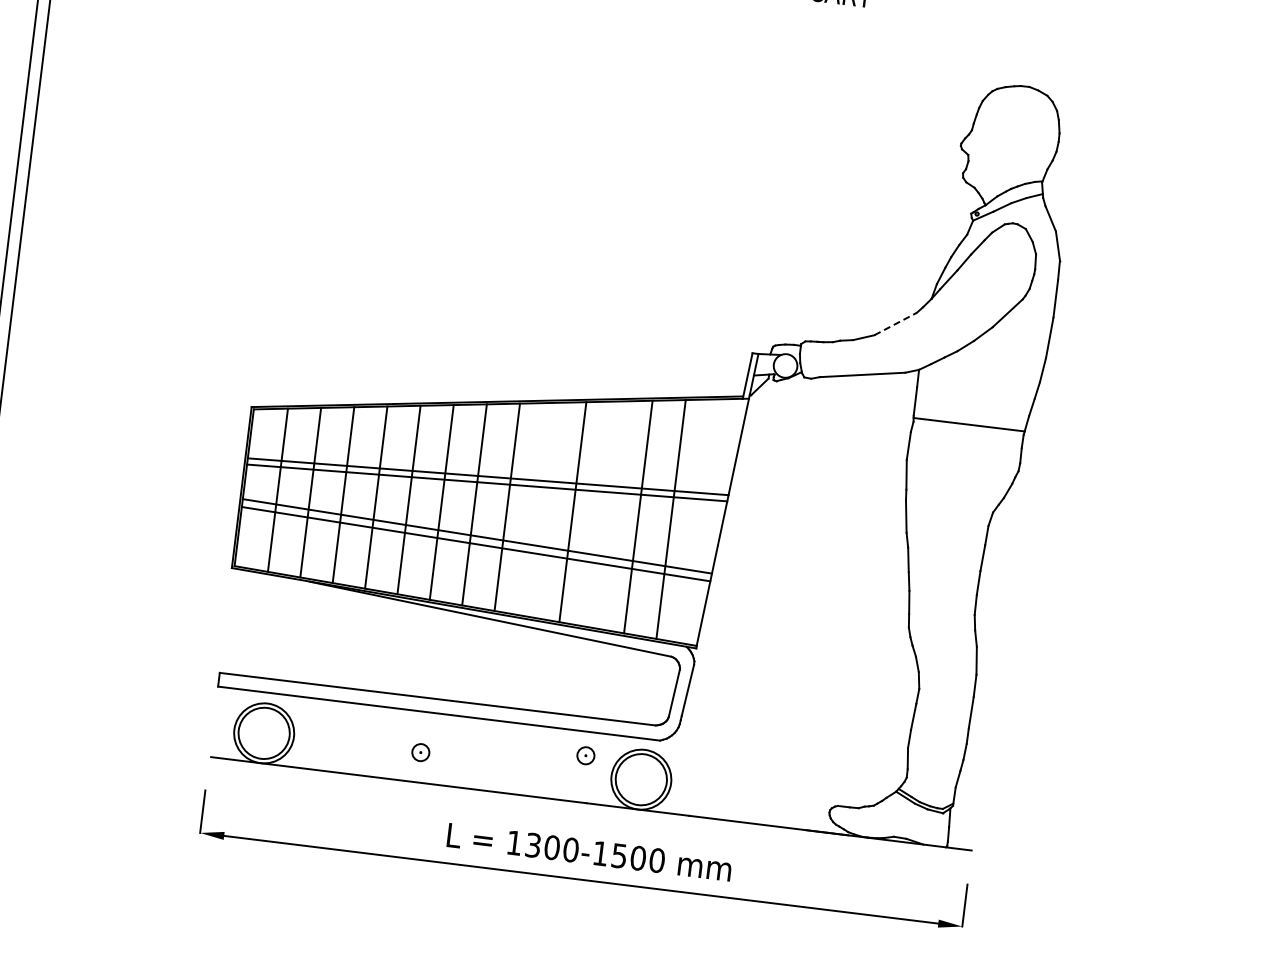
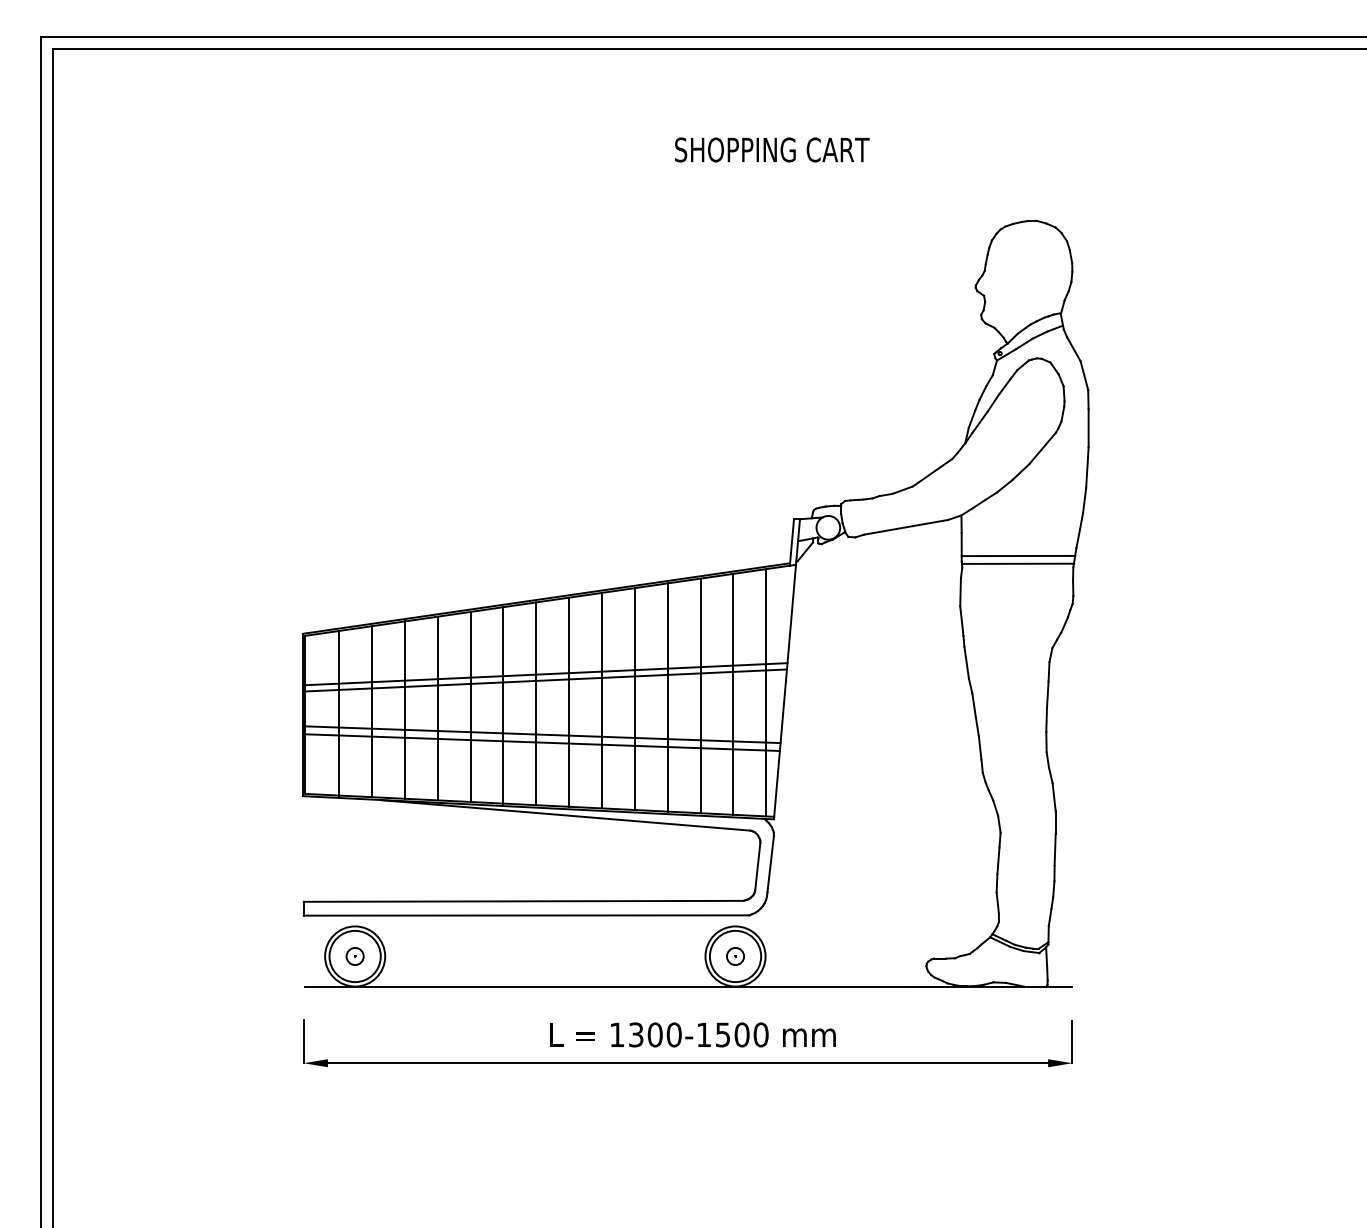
line: (895, 323) -> (932, 472), dashed -> solid
line: (970, 416) -> (1018, 555), added
line: (539, 509) -> (601, 700), added
line: (605, 514) -> (667, 697), added
line: (704, 521) -> (766, 692), added
part: (420, 752) -> (354, 956), moved
part: (585, 755) -> (735, 956), moved

